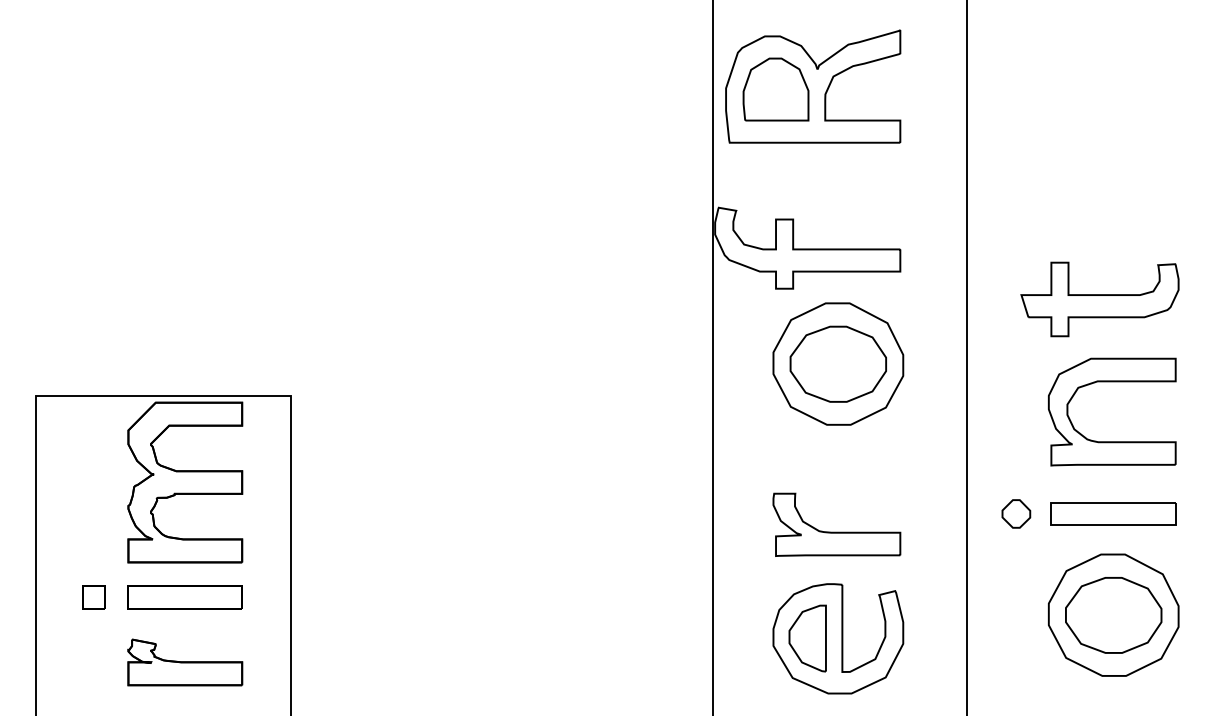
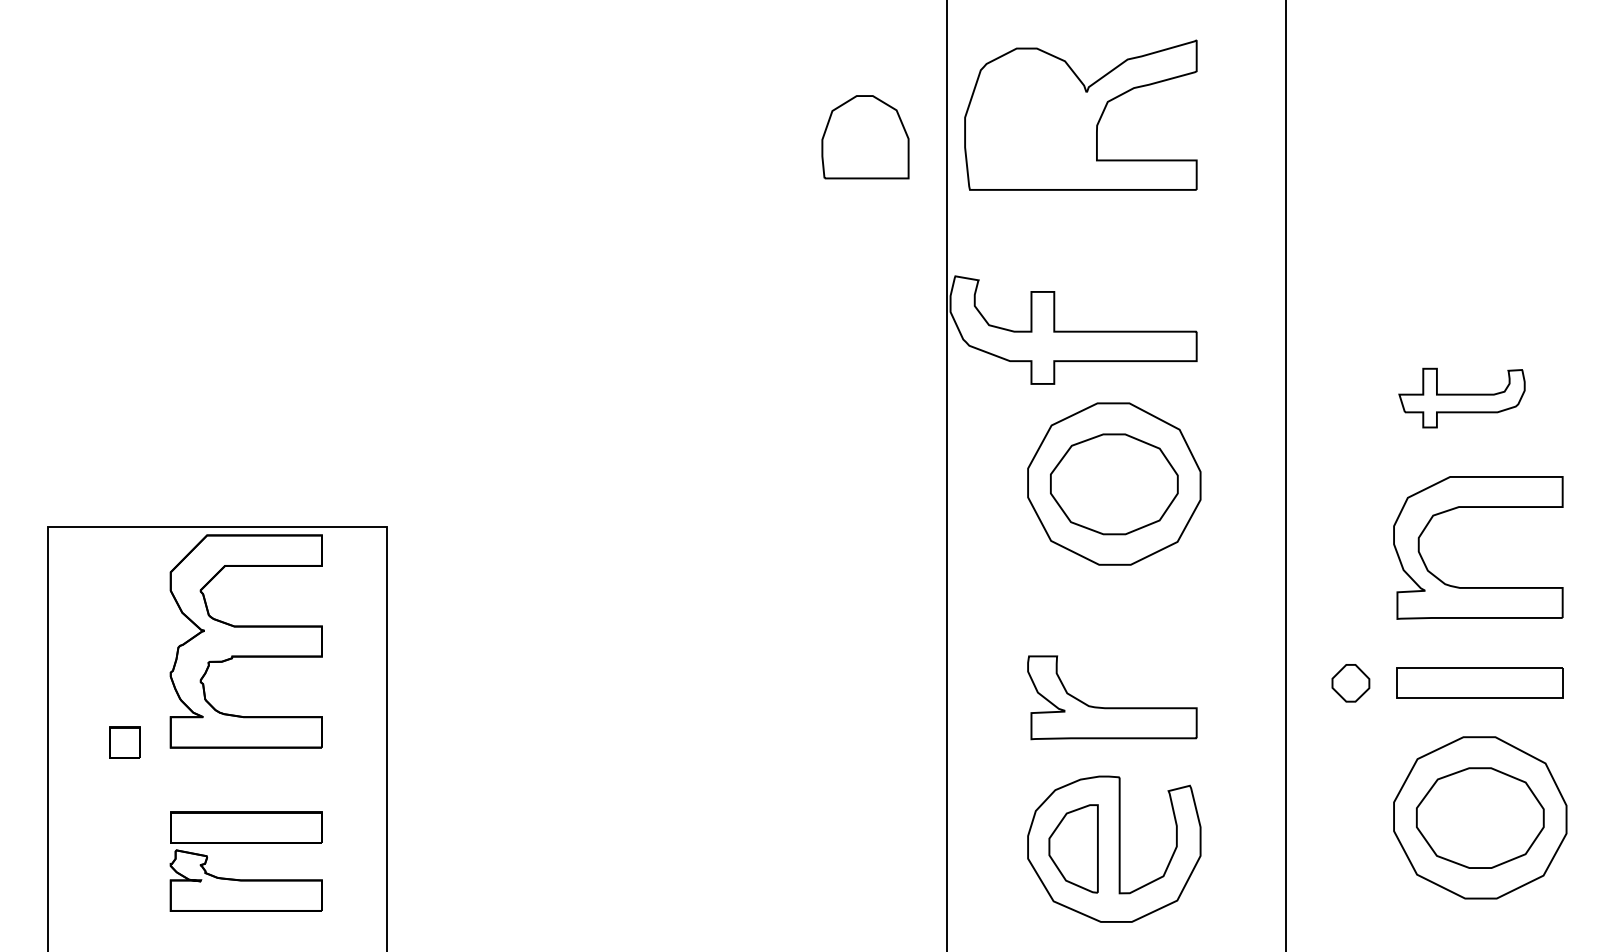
part: (776, 89) -> (865, 137), moved
part: (1099, 298) -> (1461, 397), size x0.6
part: (93, 597) -> (124, 742), moved
part: (185, 597) -> (246, 827), moved

